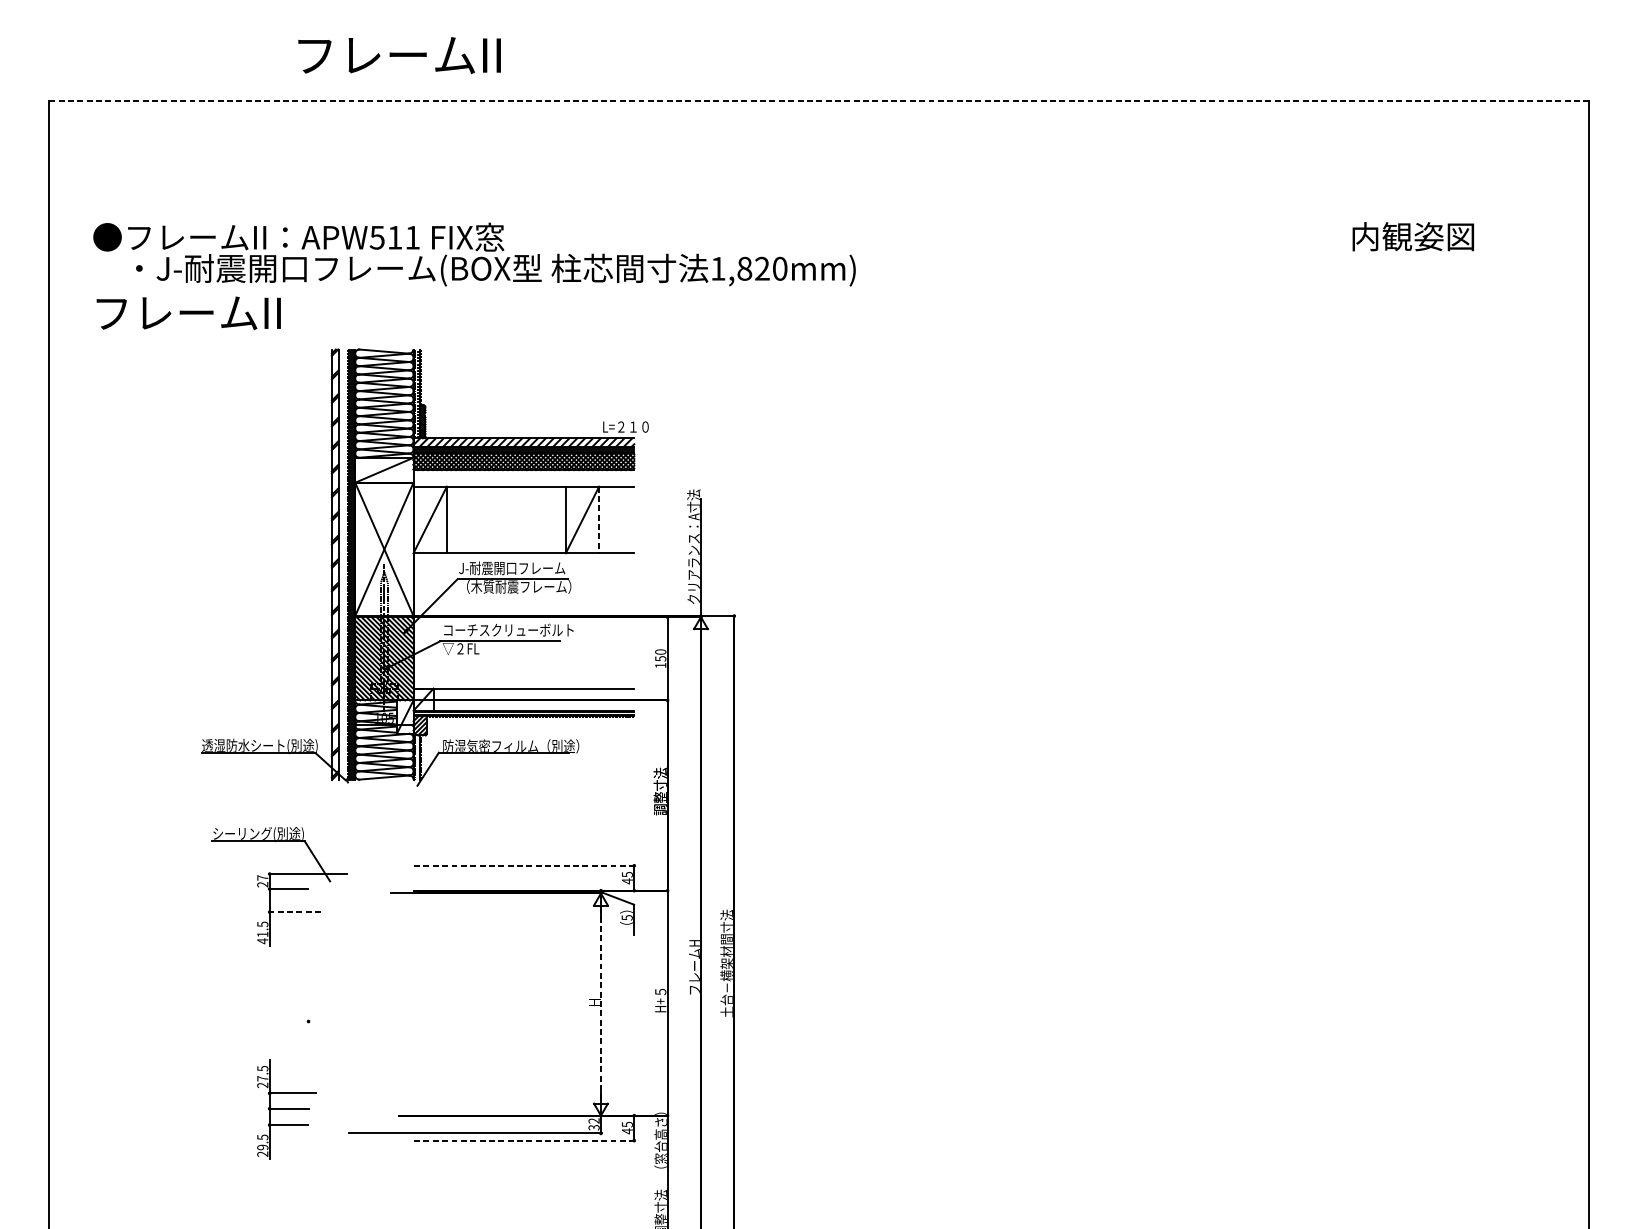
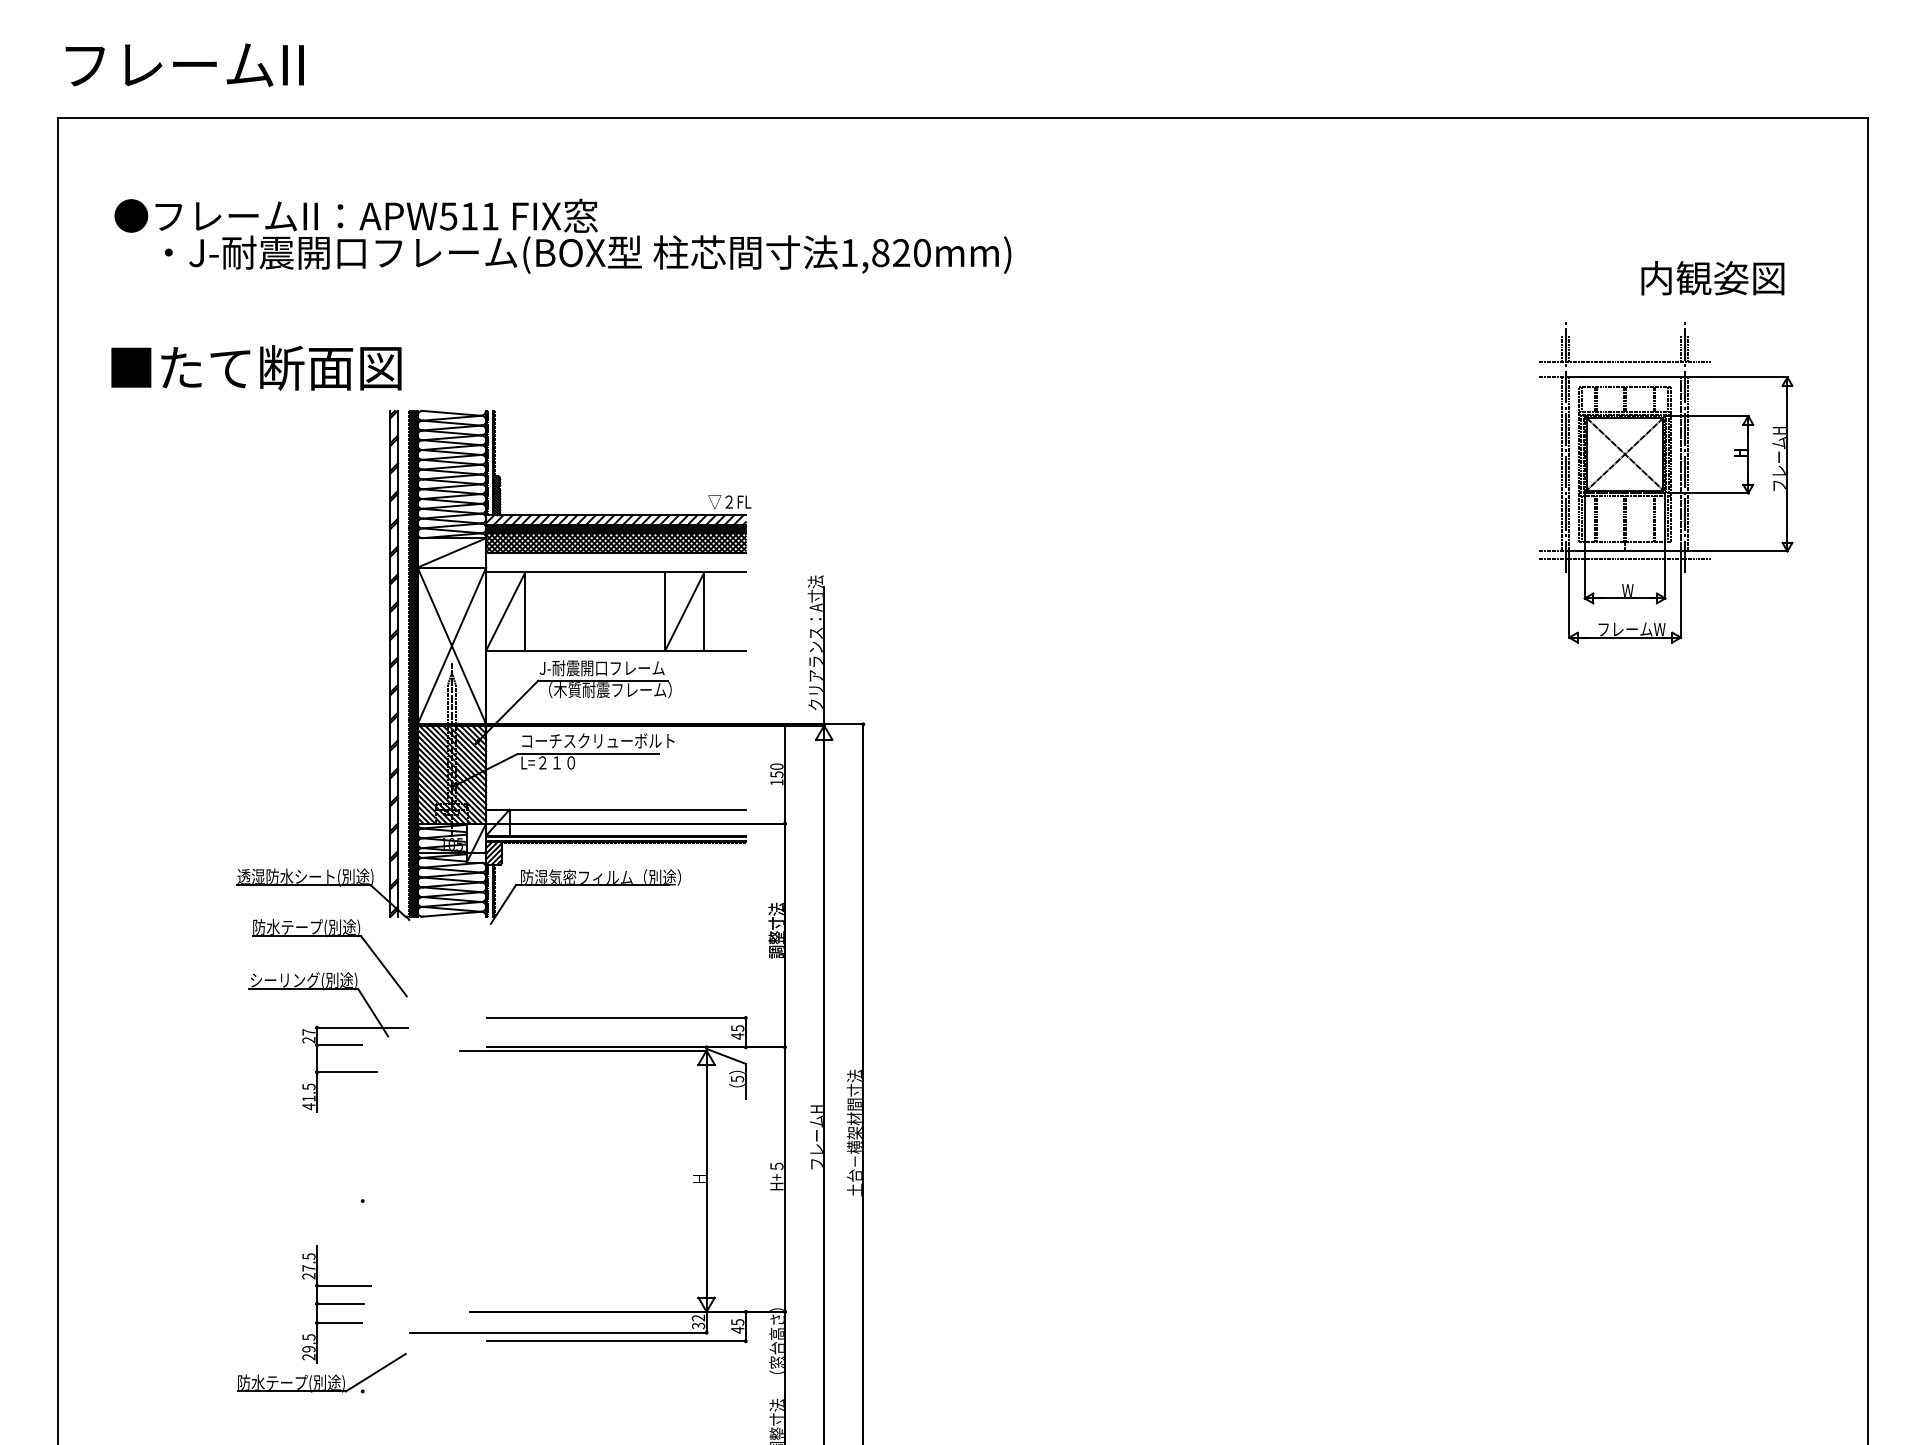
text: (399, 54) -> (184, 64), moved
line: (819, 100) -> (963, 118), dashed -> solid
text: (1413, 236) -> (1712, 278), moved
text: (474, 253) -> (562, 235), moved
text: (218, 312) -> (256, 367), フレームII -> ■たて断面図
part: (1417, 410) -> (1666, 482), added
text: (625, 427) -> (735, 502), L=２１０ -> ▽２FL
line: (599, 520) -> (704, 611), dashed -> solid
text: (465, 649) -> (547, 763), ▽２FL -> L=２１０
part: (277, 797) -> (326, 937), added
line: (524, 865) -> (616, 1017), dashed -> solid
line: (294, 912) -> (346, 1072), dashed -> solid
line: (600, 1004) -> (706, 1181), dashed -> solid
line: (524, 1140) -> (616, 1341), dashed -> solid
part: (273, 1168) -> (321, 1373), added

